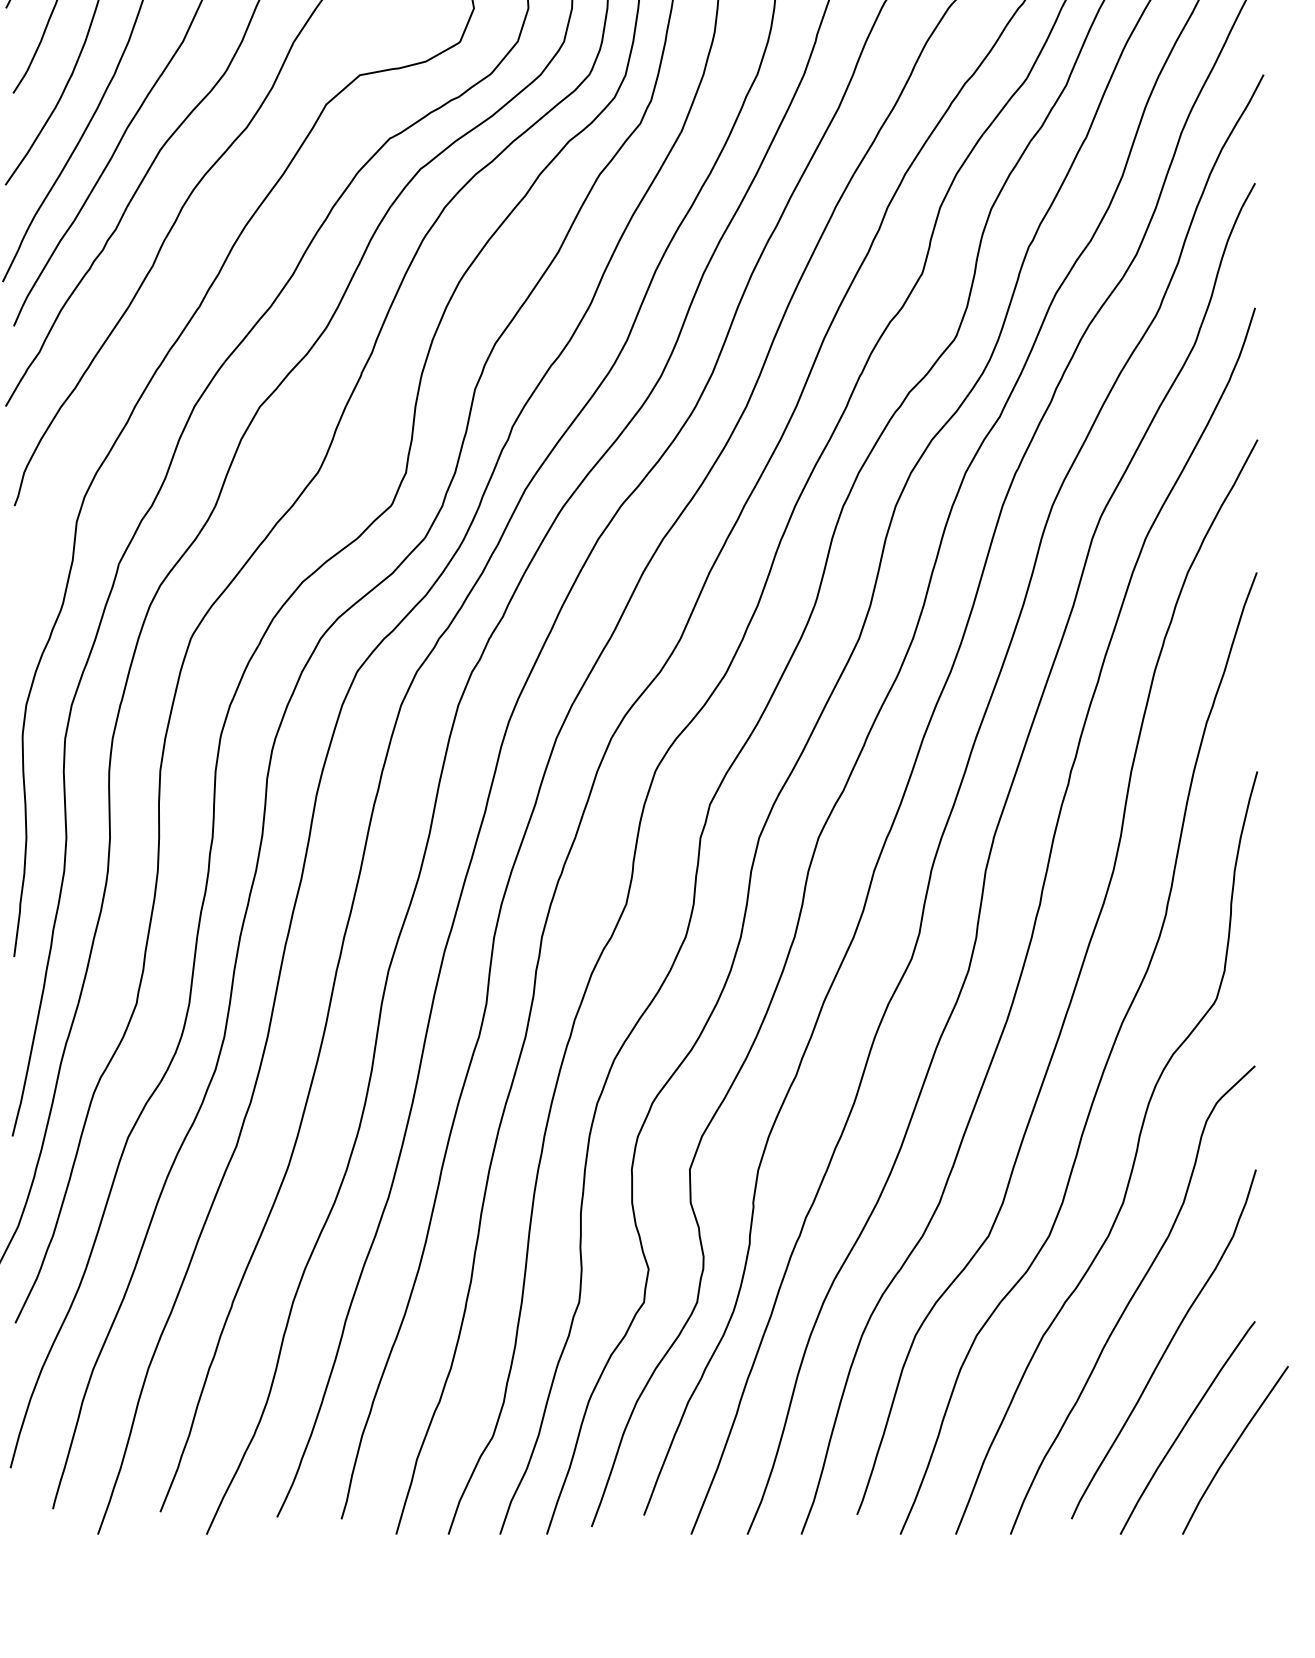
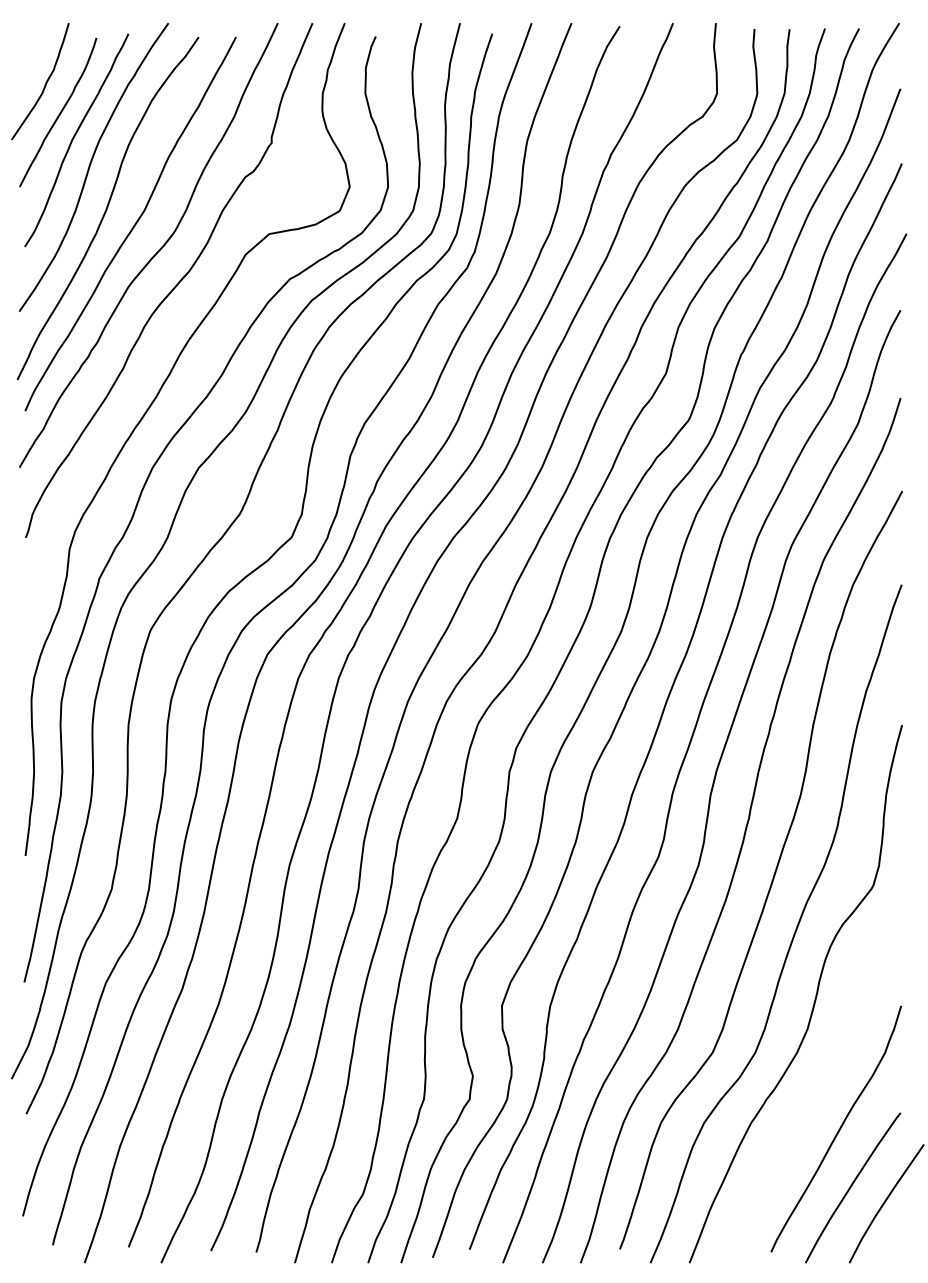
curve: (1133, 1298) -> (814, 1096), removed

